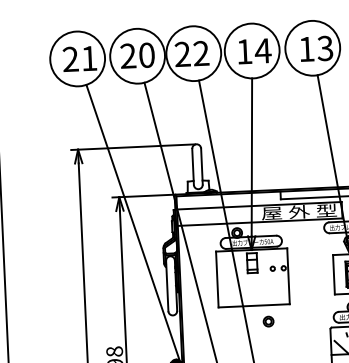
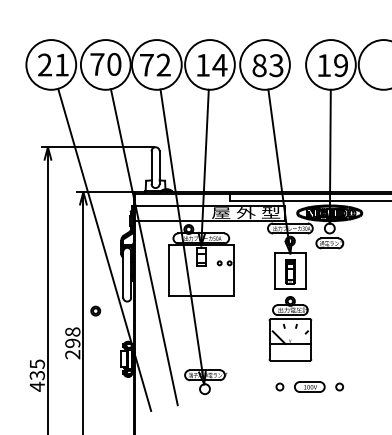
text: (306, 49) -> (259, 65), 13 -> 83
text: (182, 53) -> (146, 64), 22 -> 72
text: (128, 56) -> (97, 64), 20 -> 70
part: (268, 320) -> (95, 310), moved

